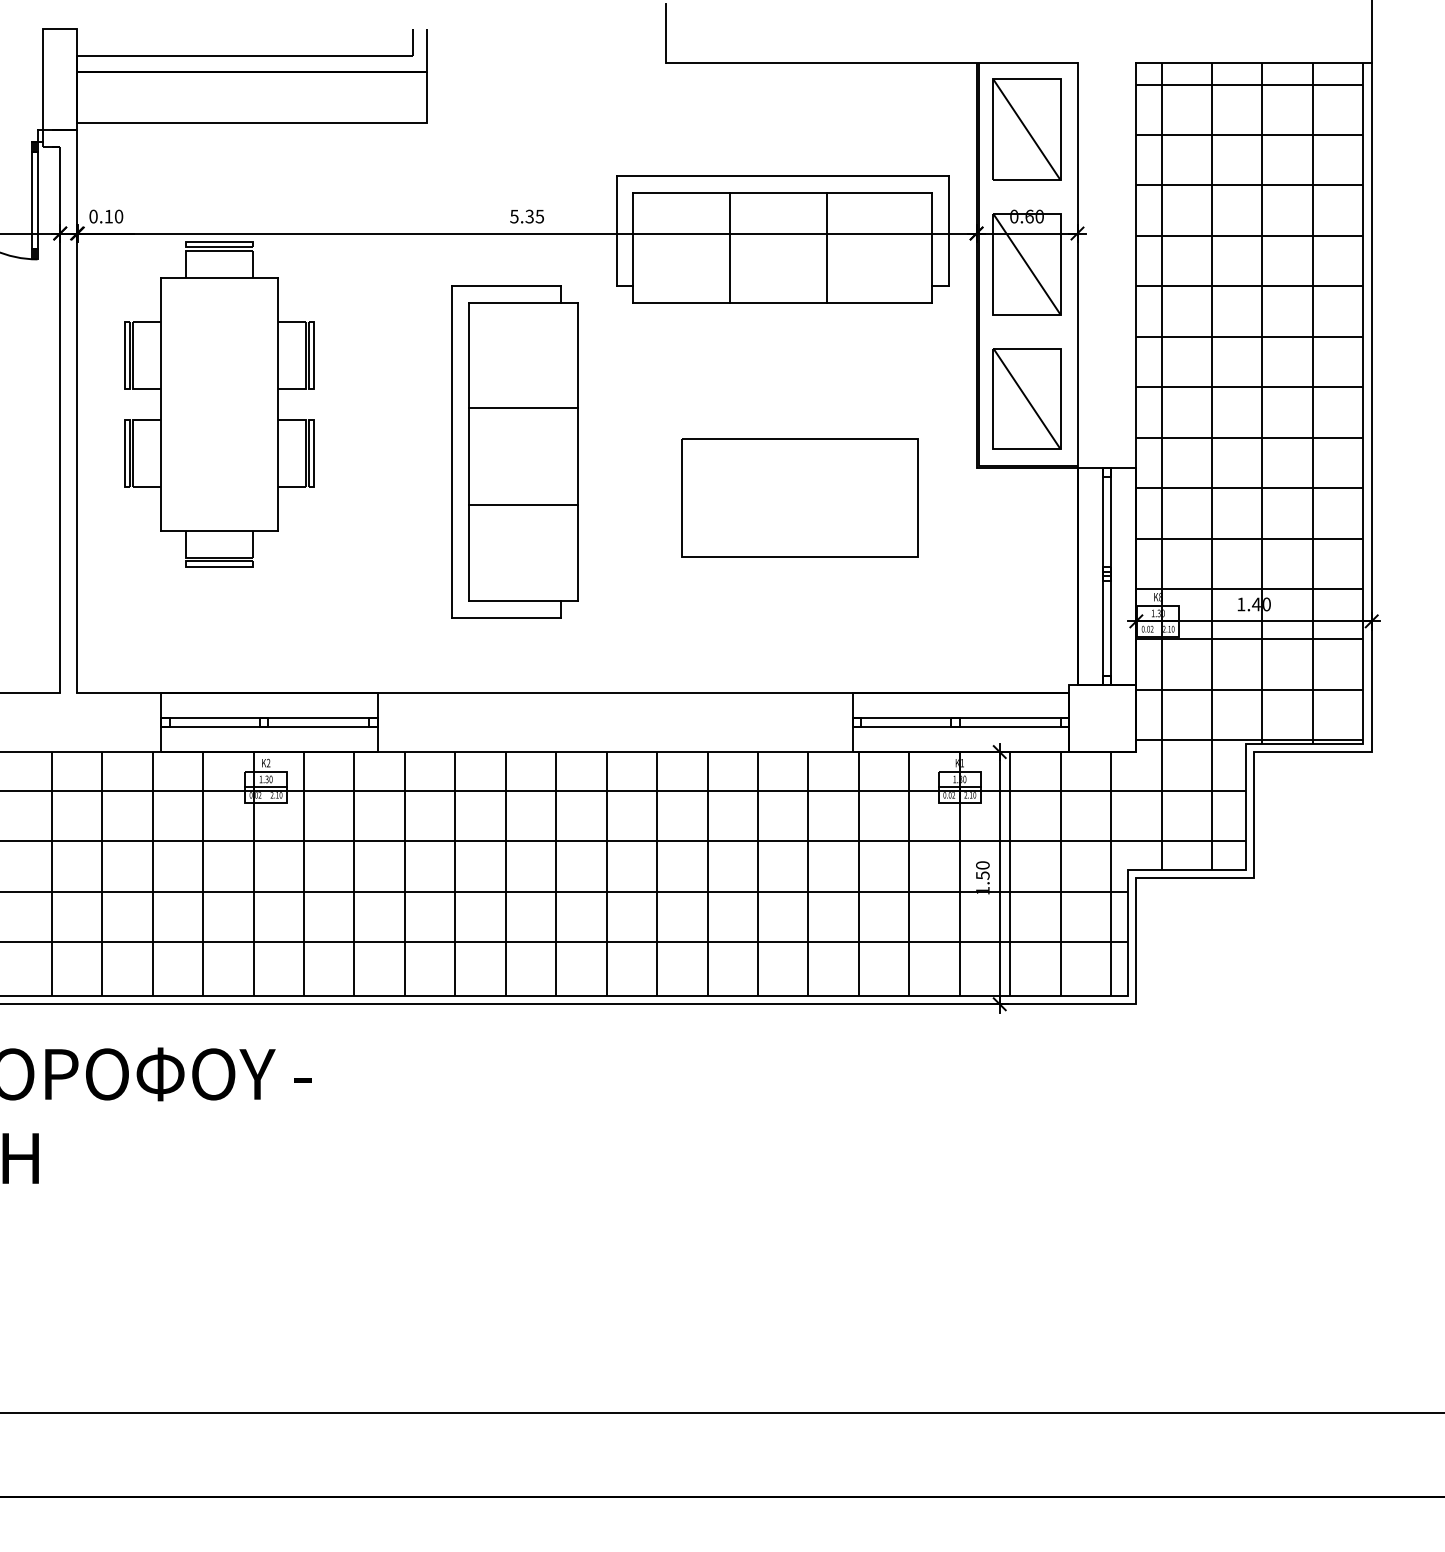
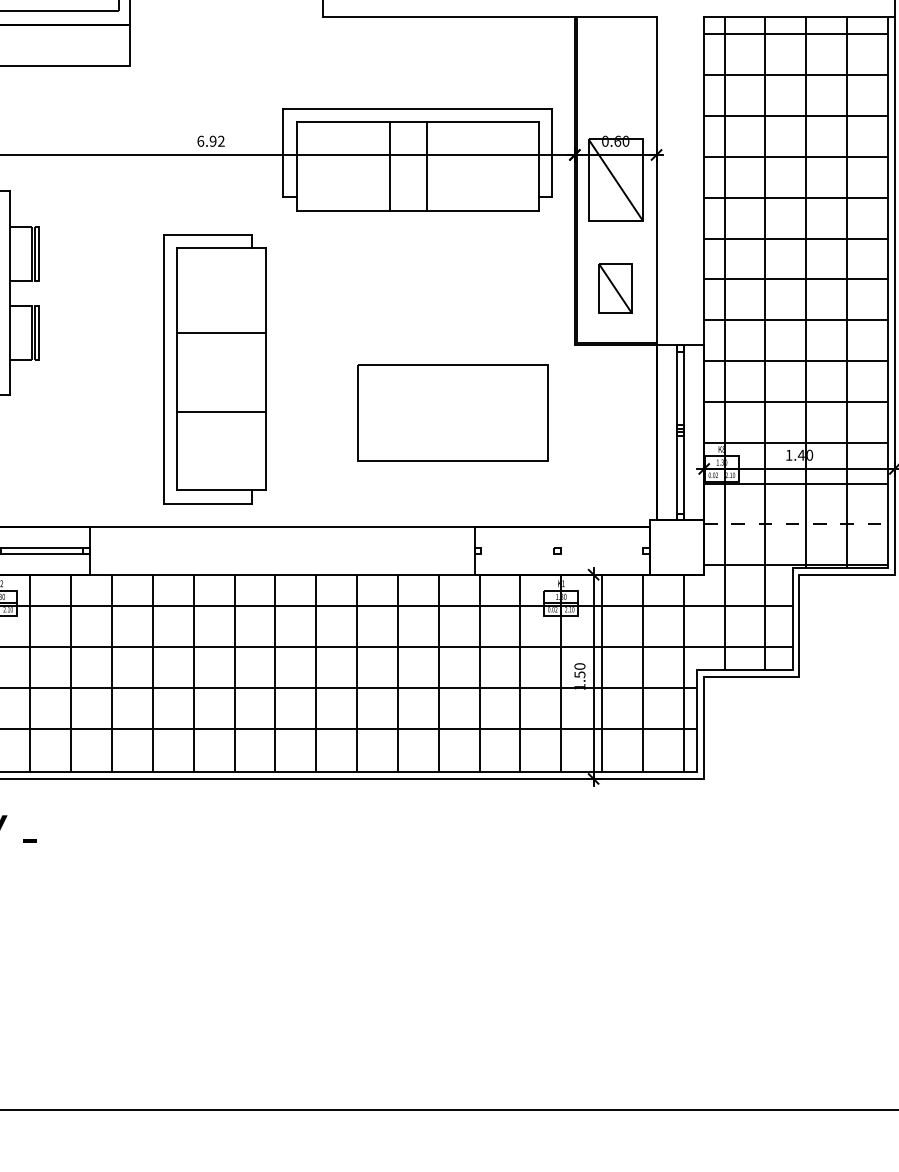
part: (1026, 129) -> (615, 70), removed
text: (527, 216) -> (211, 141), 5.35 -> 6.92
line: (730, 247) -> (427, 166), moved
line: (826, 247) -> (390, 166), moved
part: (1026, 398) -> (615, 288), size x0.6
part: (514, 451) -> (214, 368), moved
part: (799, 497) -> (452, 412), moved
line: (1250, 689) -> (796, 524), solid -> dashed
line: (960, 718) -> (561, 547), removed
line: (960, 726) -> (561, 554), removed

